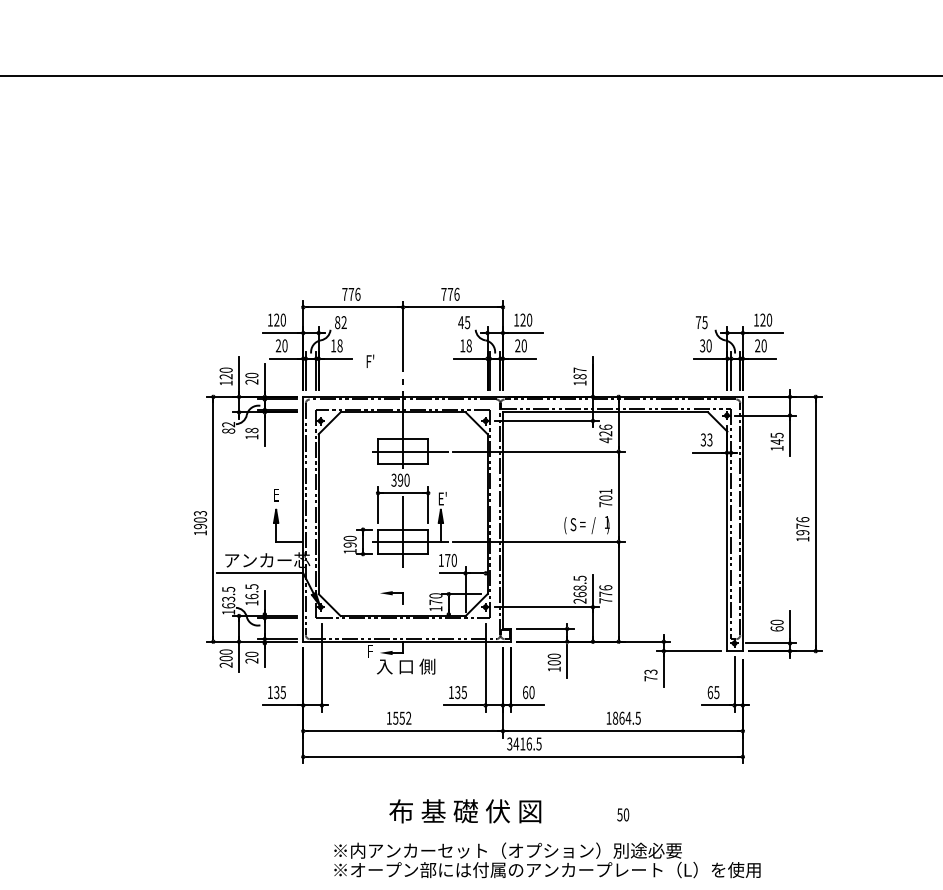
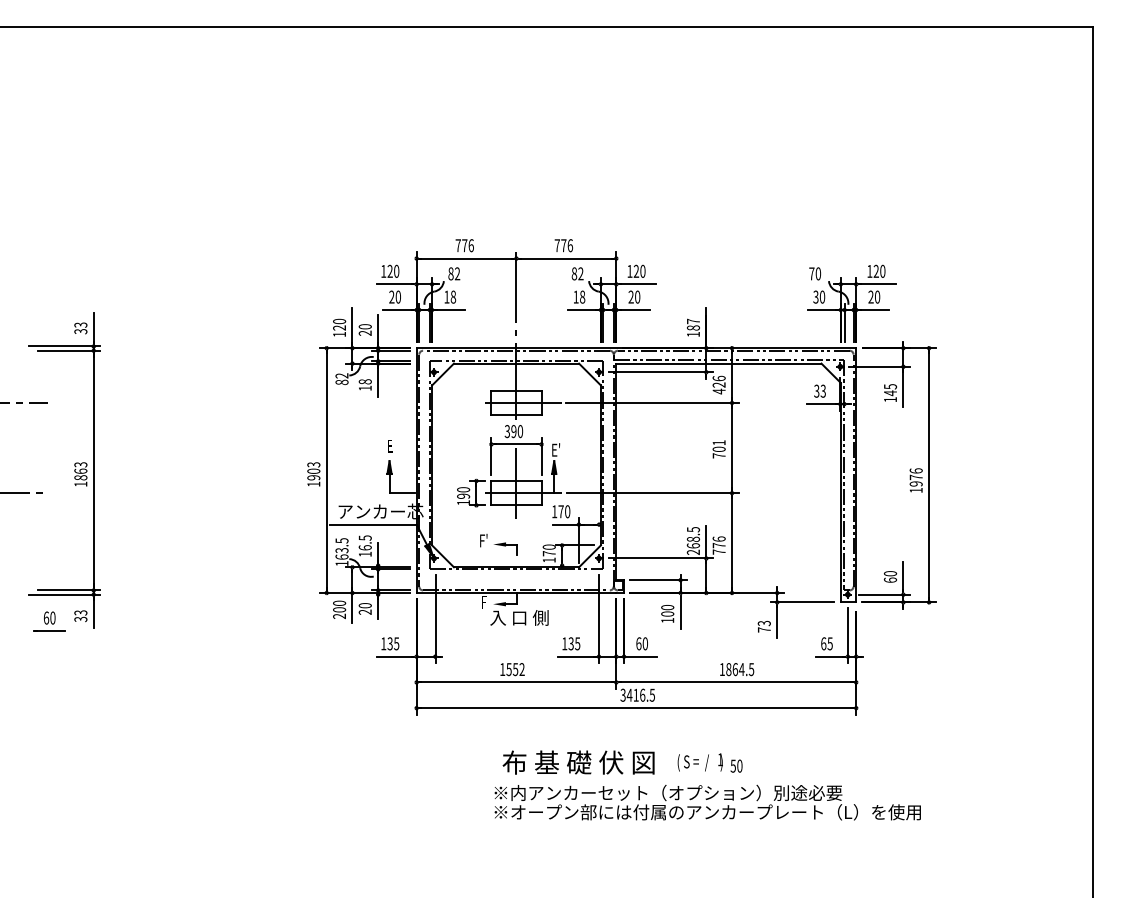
text: (464, 322) -> (577, 273), 45 -> 82
text: (705, 322) -> (818, 273), 75 -> 70
text: (370, 361) -> (483, 540), moved
text: (586, 525) -> (699, 762), moved
text: (547, 860) -> (707, 802), moved

